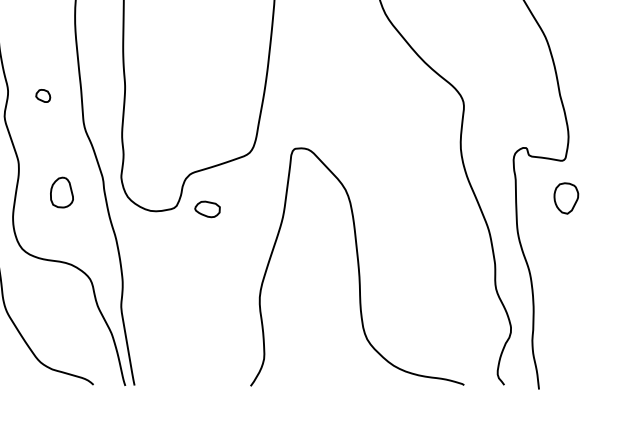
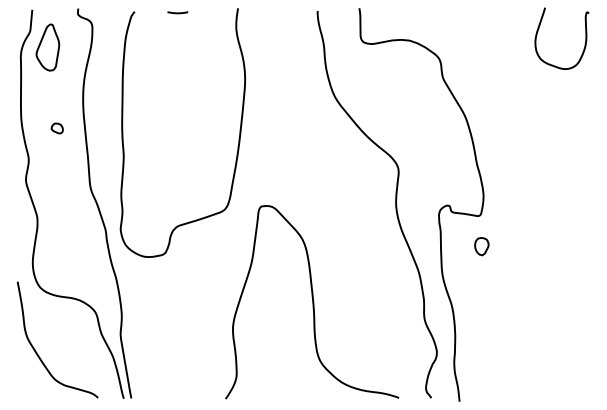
part: (42, 95) -> (56, 128), moved
part: (61, 192) -> (72, 241), removed
part: (565, 198) -> (481, 246), size x0.7
part: (207, 209) -> (190, 255), removed

